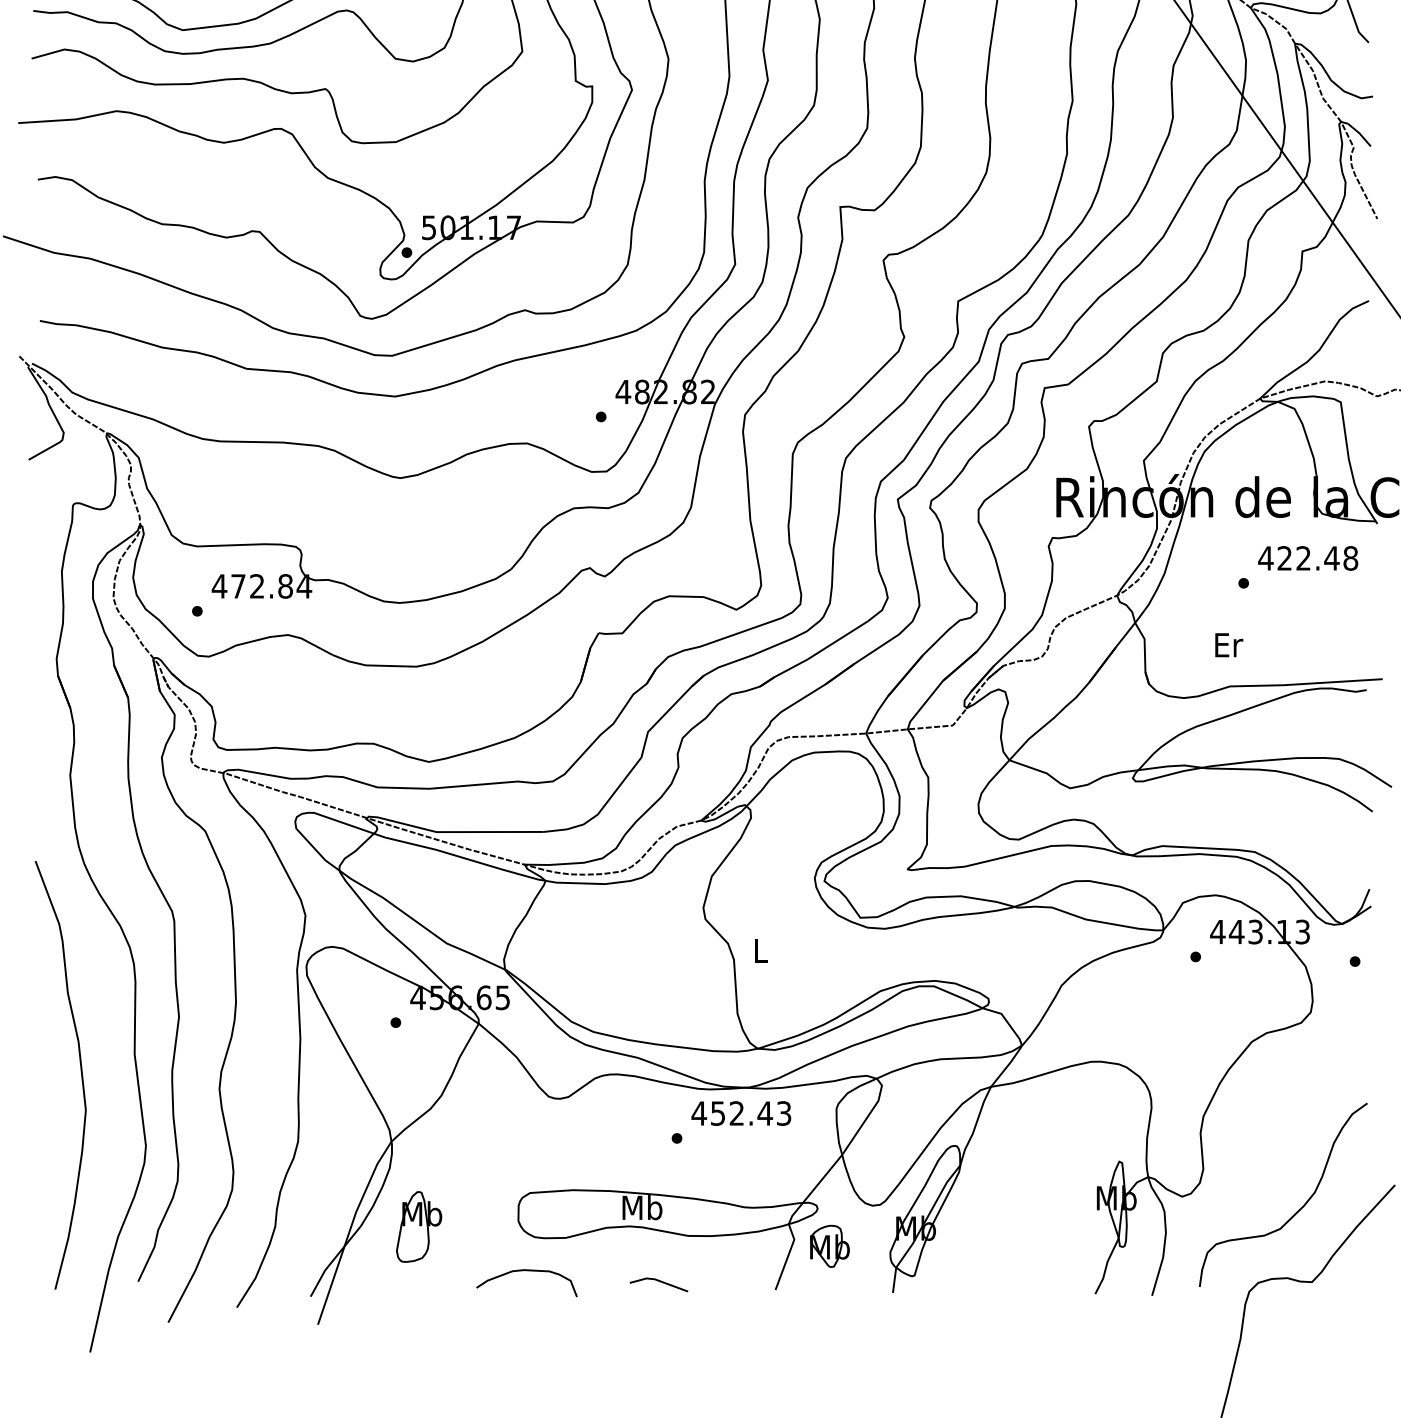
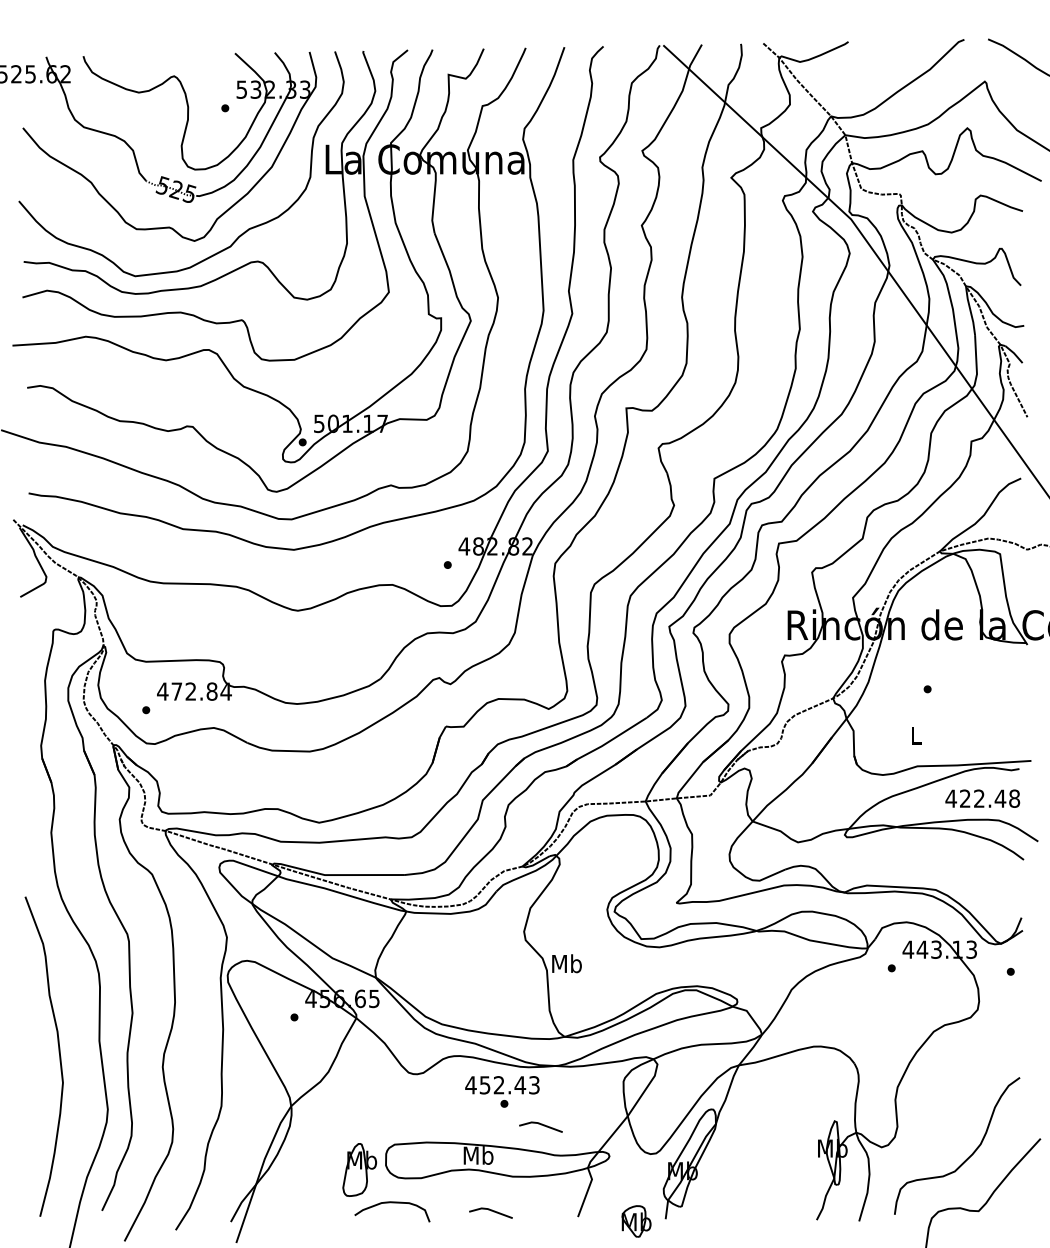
text: (1307, 558) -> (982, 798), moved
text: (1228, 645) -> (916, 735), Er -> L
text: (760, 950) -> (566, 963), L -> Mb
text: (741, 1113) -> (502, 1085), moved
line: (726, 1167) -> (541, 1125), added
part: (418, 1226) -> (359, 1169), moved
part: (829, 1246) -> (636, 1221), moved

